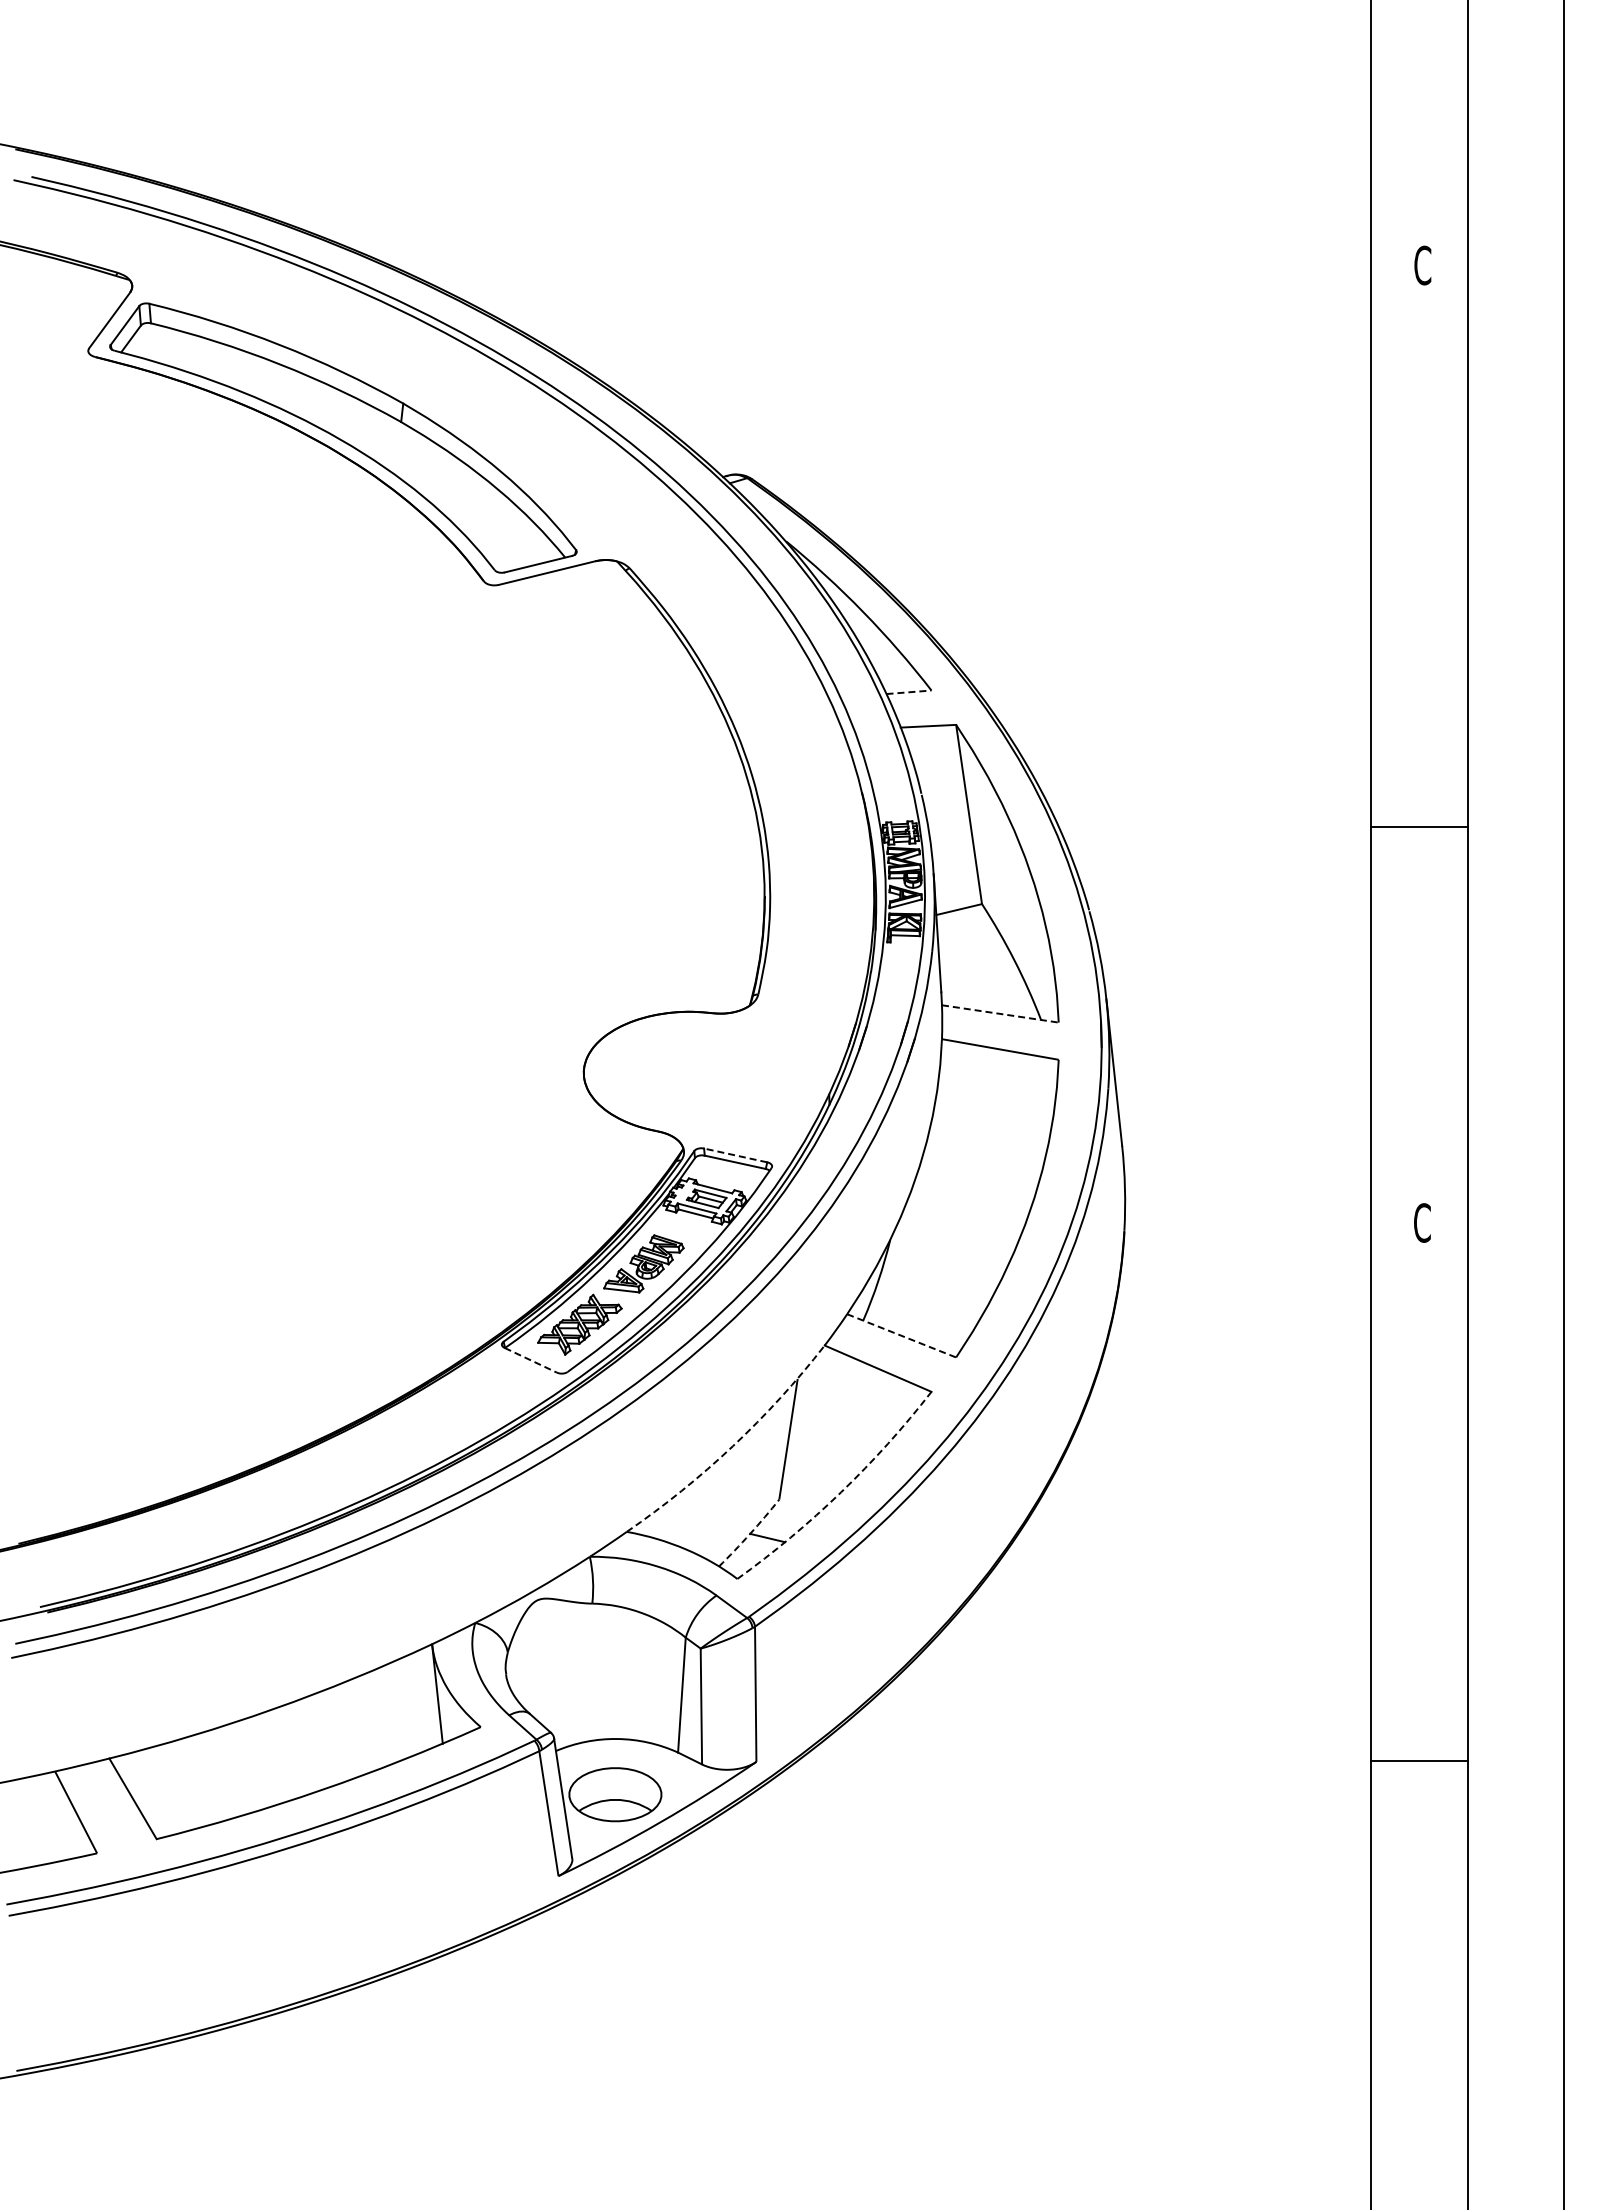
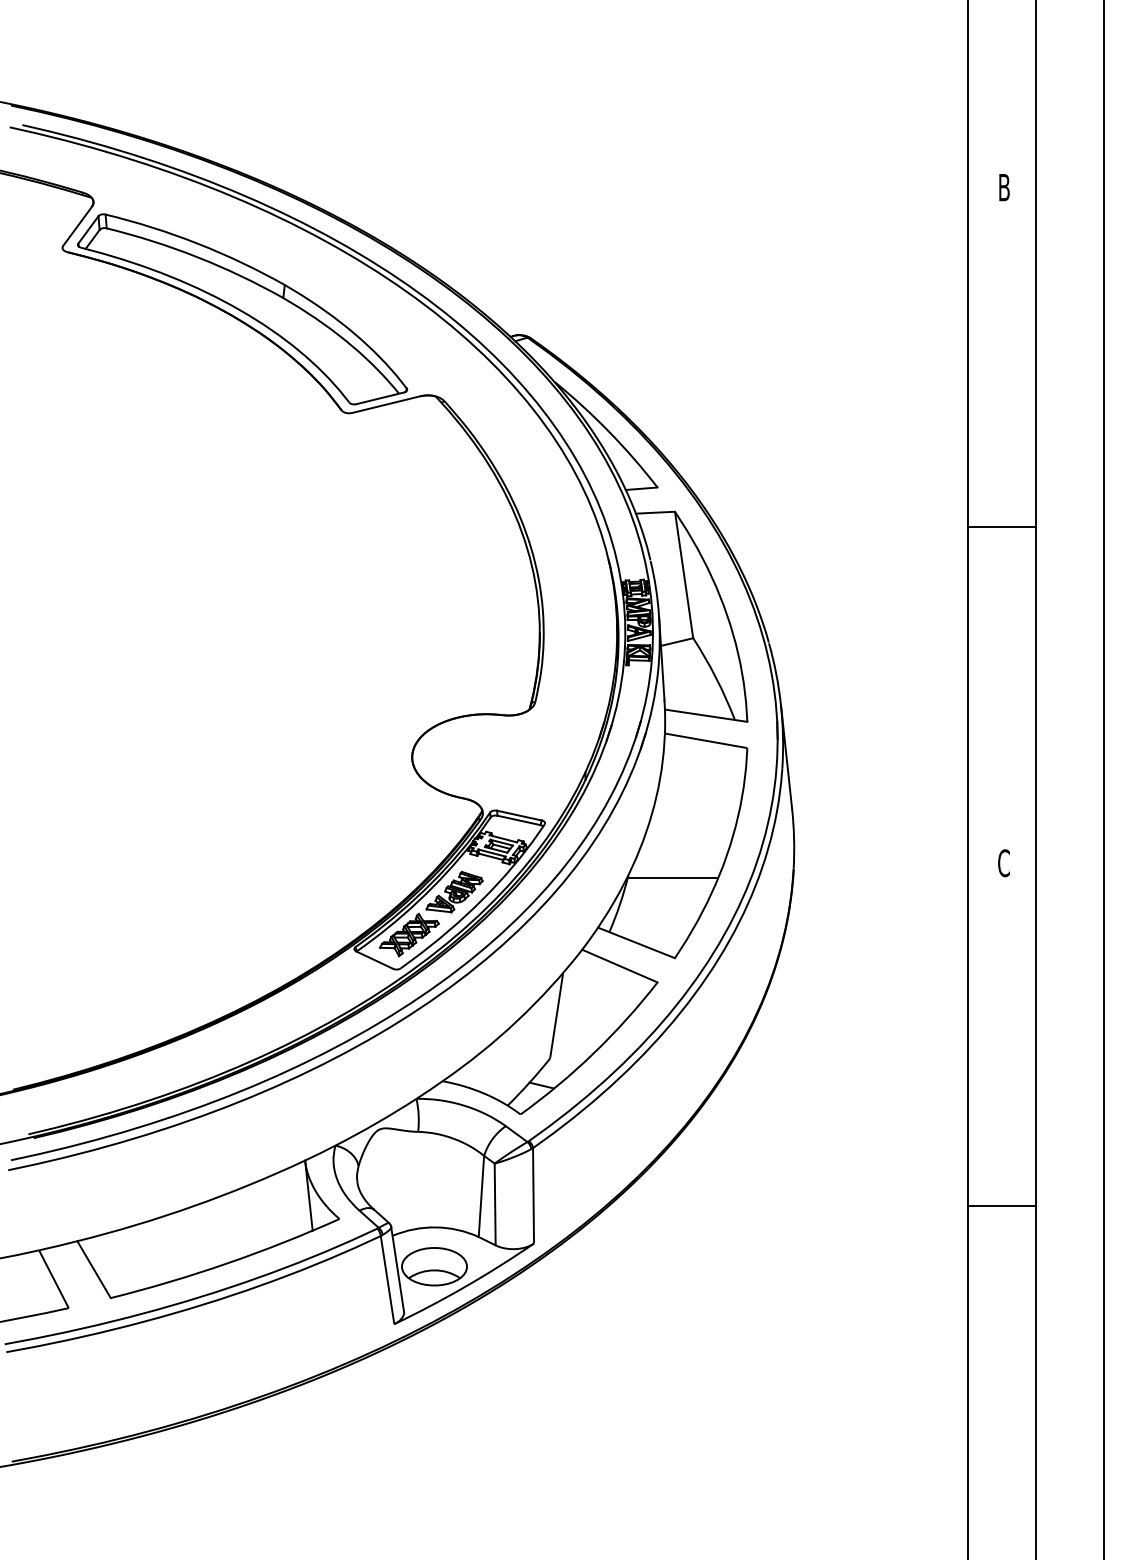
text: (1422, 265) -> (1004, 187), C -> B
line: (908, 692) -> (641, 488), dashed -> solid
line: (1419, 826) -> (1001, 527), moved
line: (1000, 1014) -> (706, 716), dashed -> solid
line: (735, 1155) -> (519, 815), dashed -> solid
line: (953, 1243) -> (673, 877), added
line: (901, 1335) -> (636, 942), dashed -> solid
line: (530, 1360) -> (374, 960), dashed -> solid
arc: (732, 1446) -> (517, 1020), dashed -> solid
arc: (841, 1492) -> (594, 1053), dashed -> solid
arc: (750, 1533) -> (529, 1082), dashed -> solid
line: (1419, 1761) -> (1001, 1205), moved

